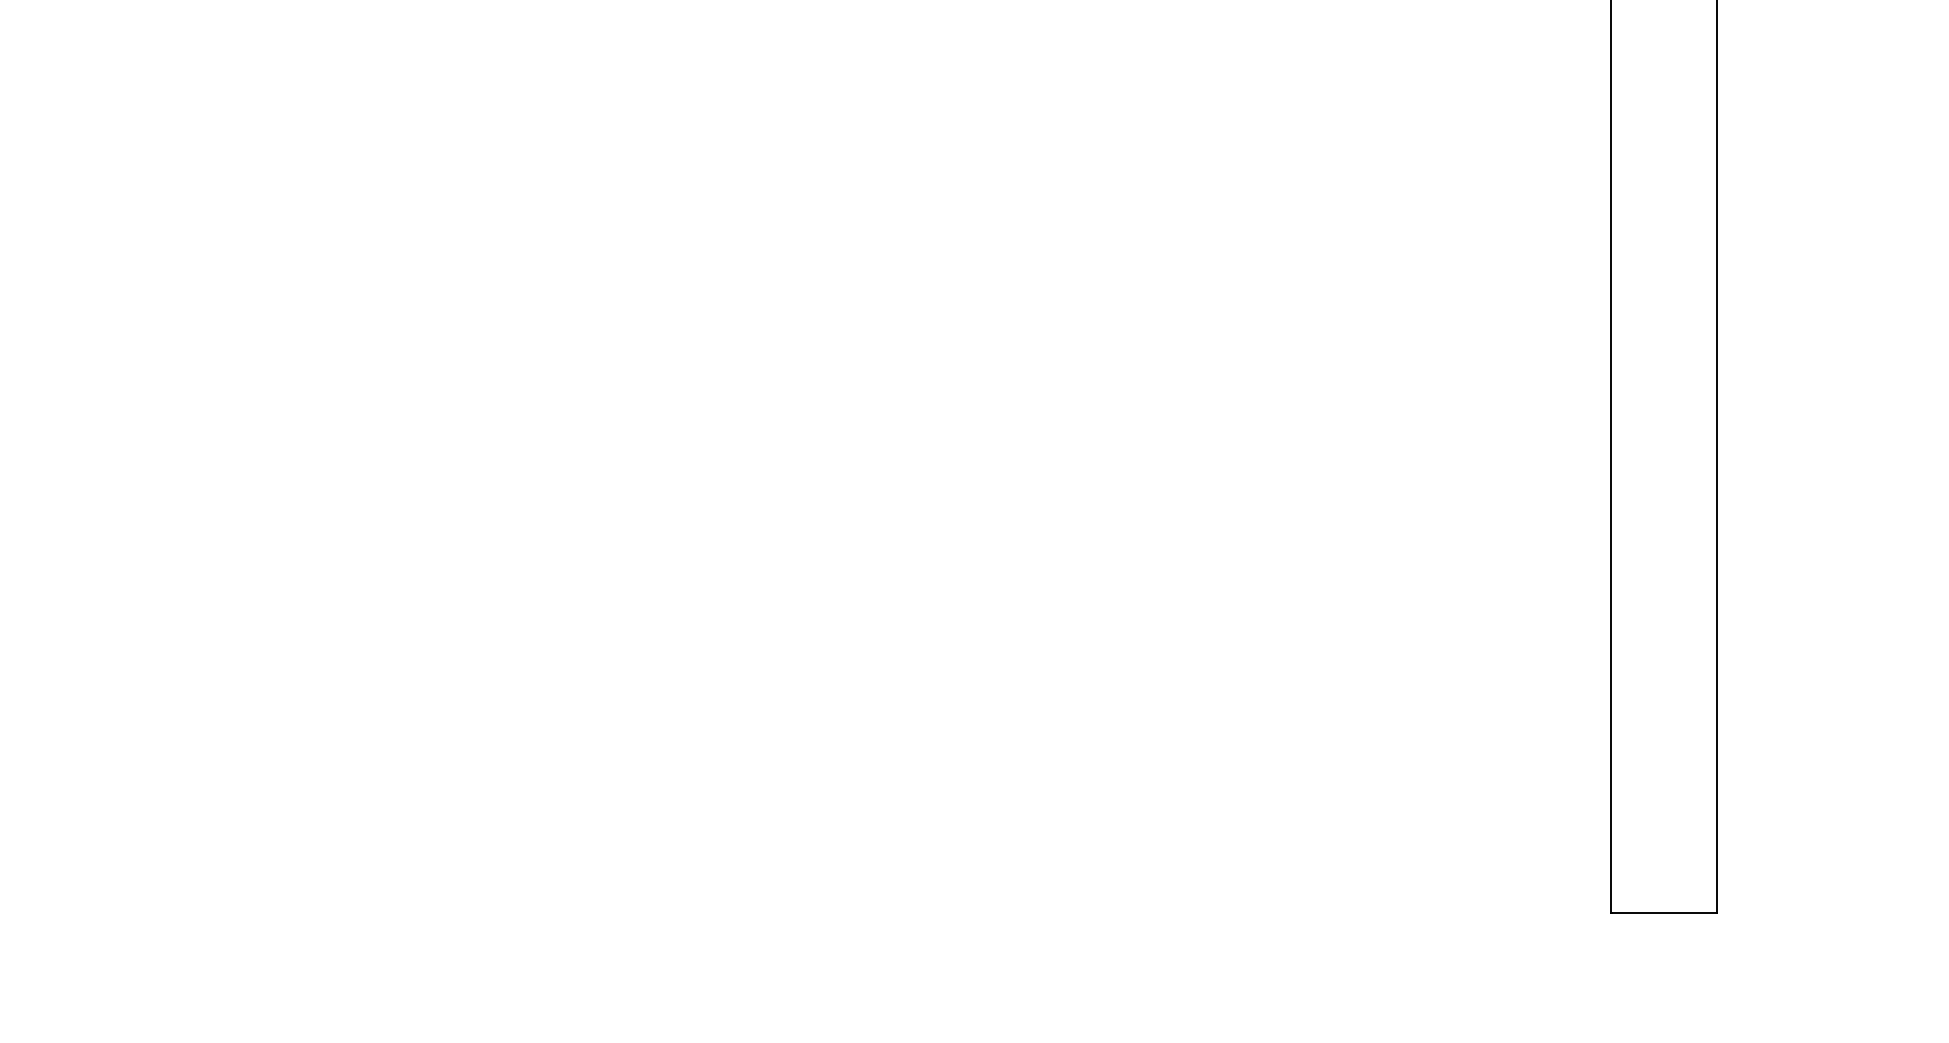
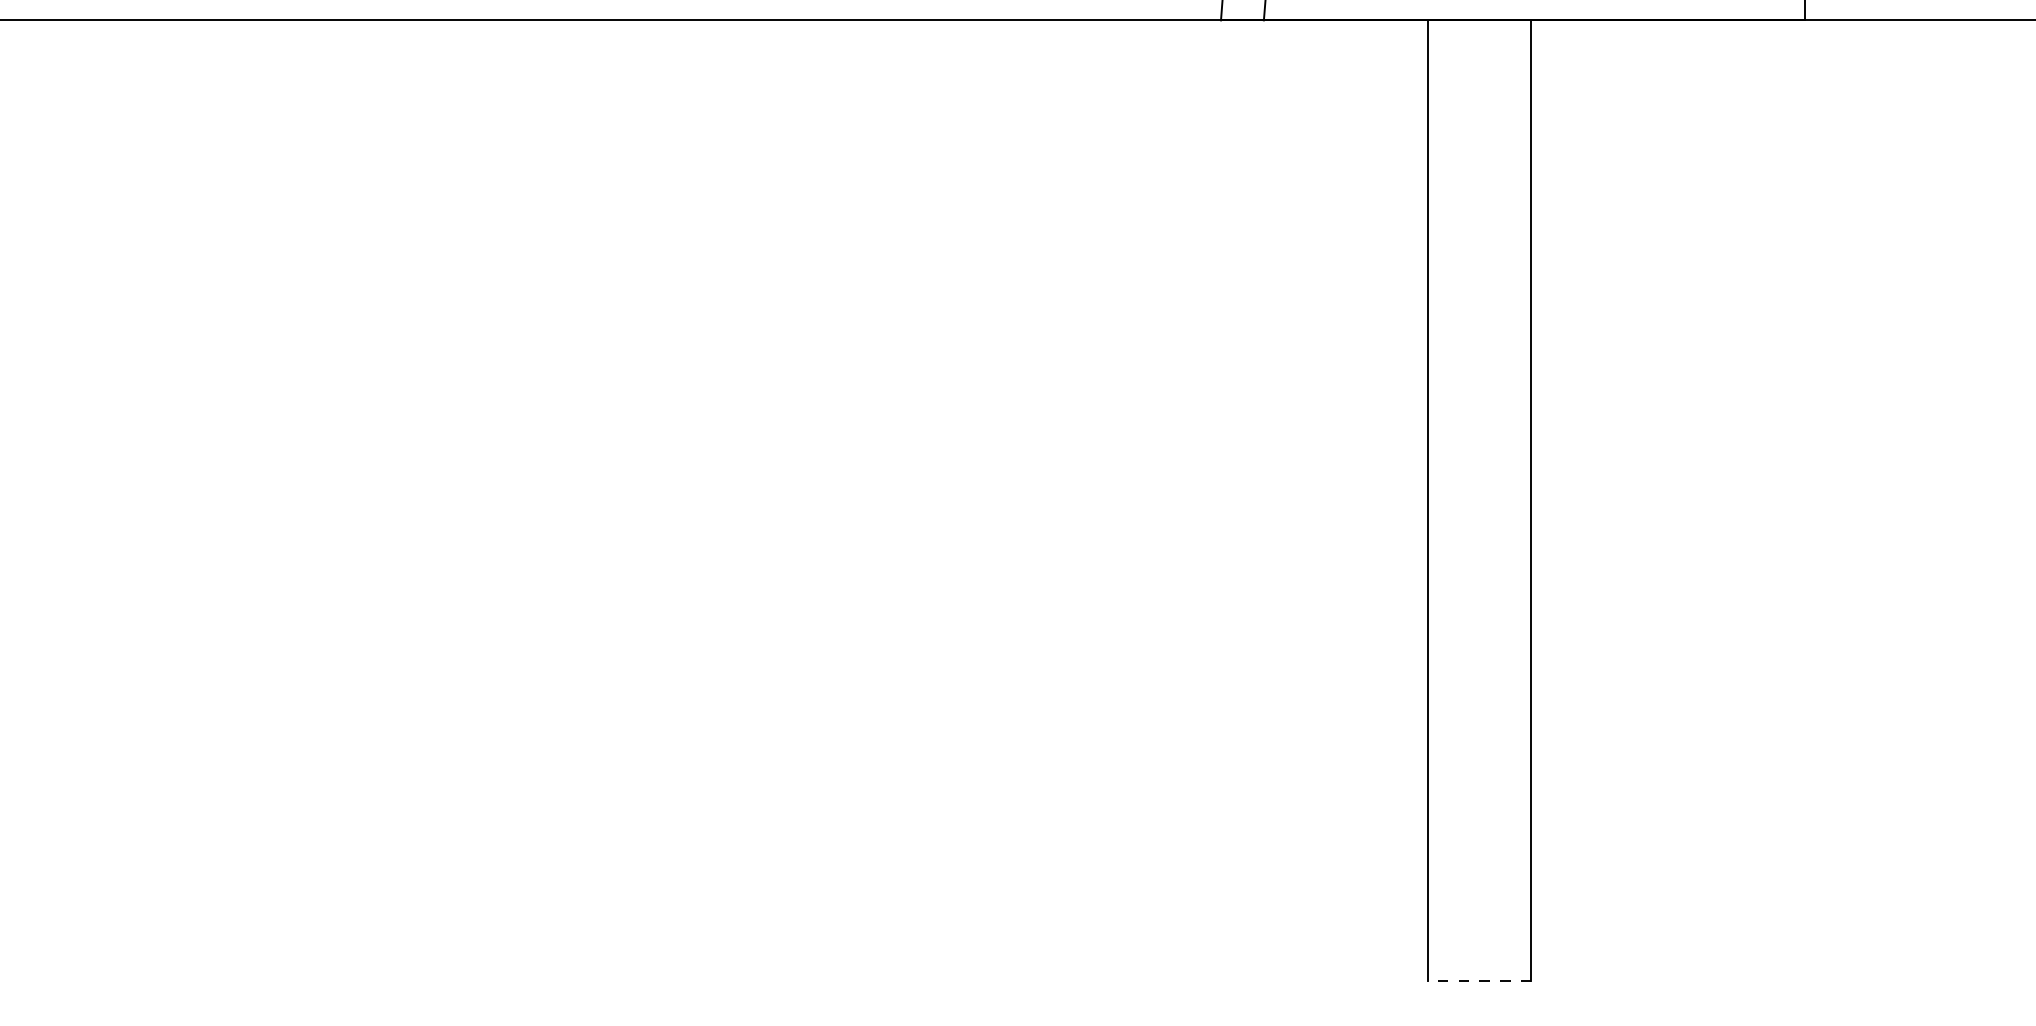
line: (1664, 912) -> (1479, 980), solid -> dashed

